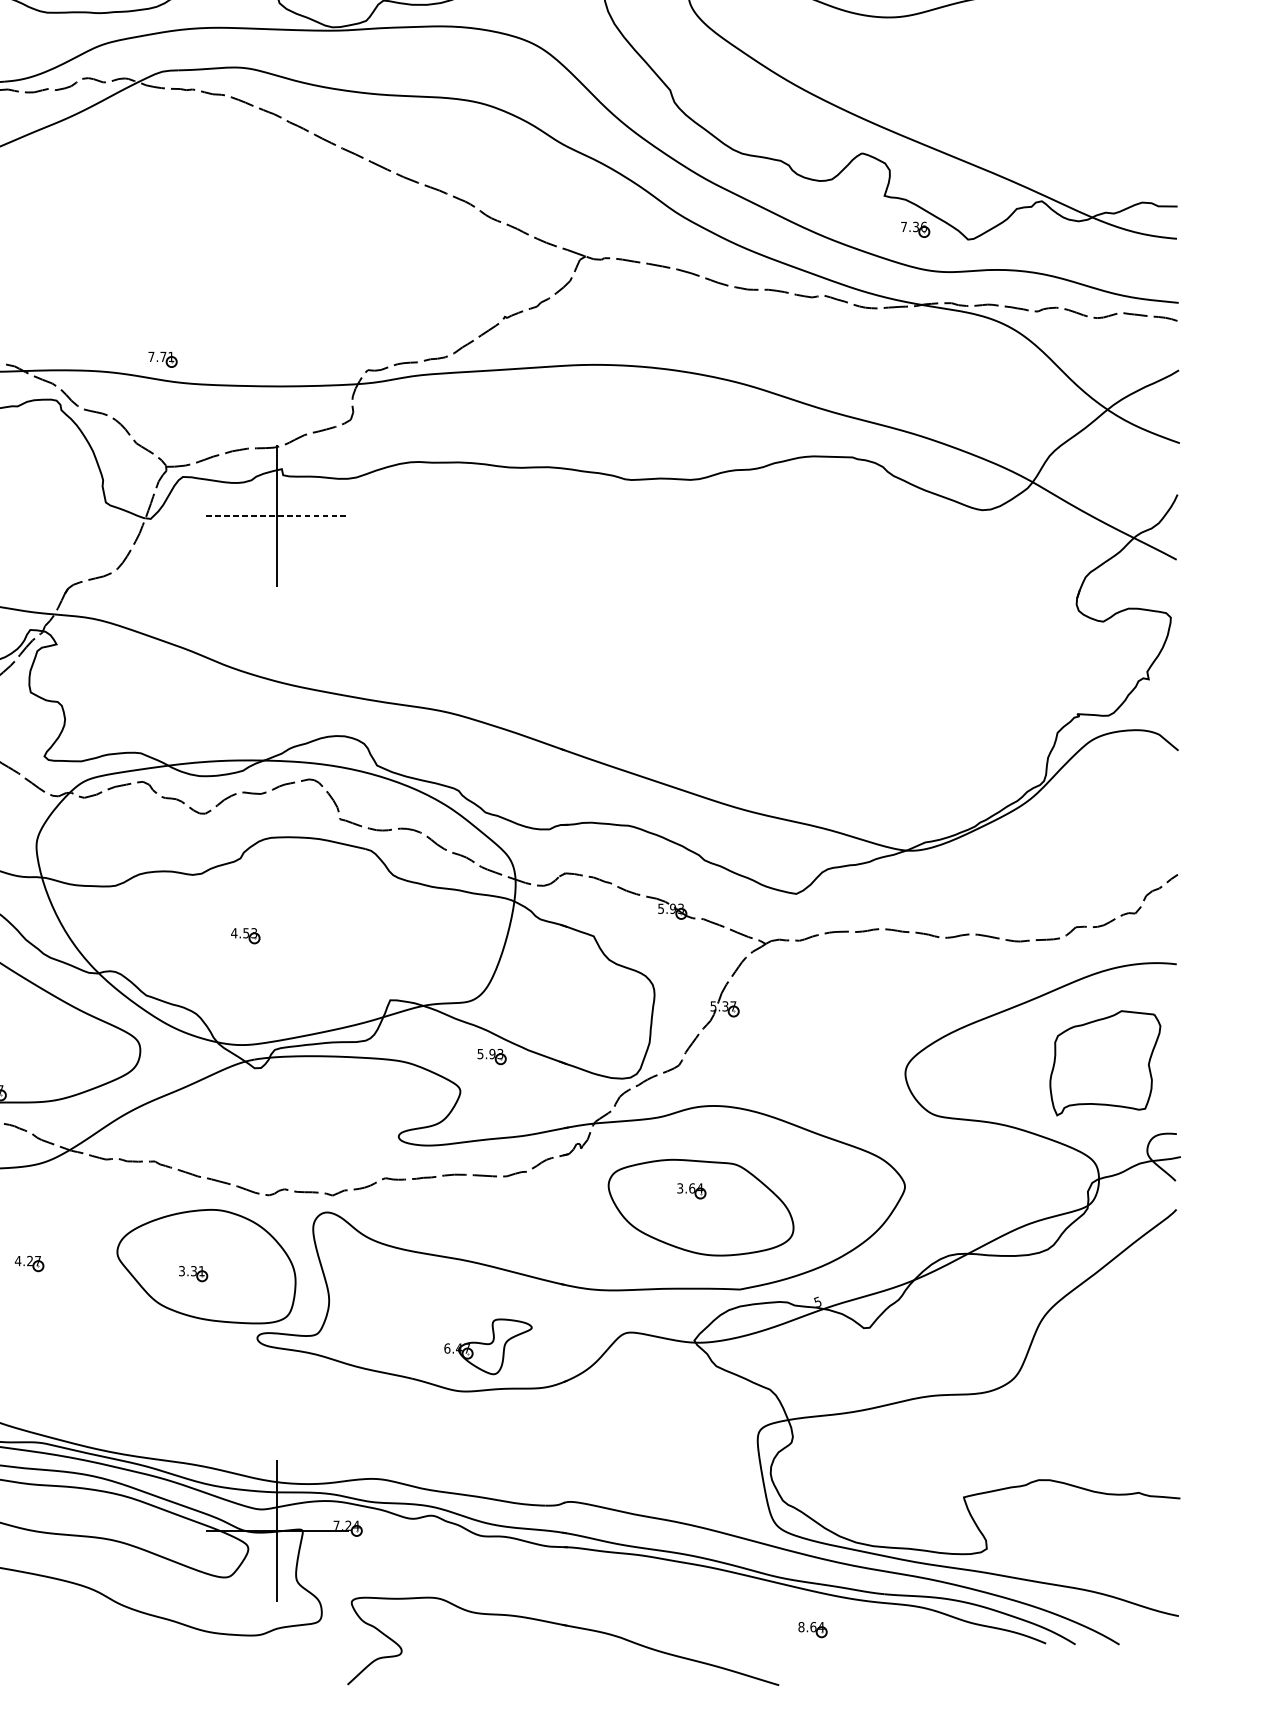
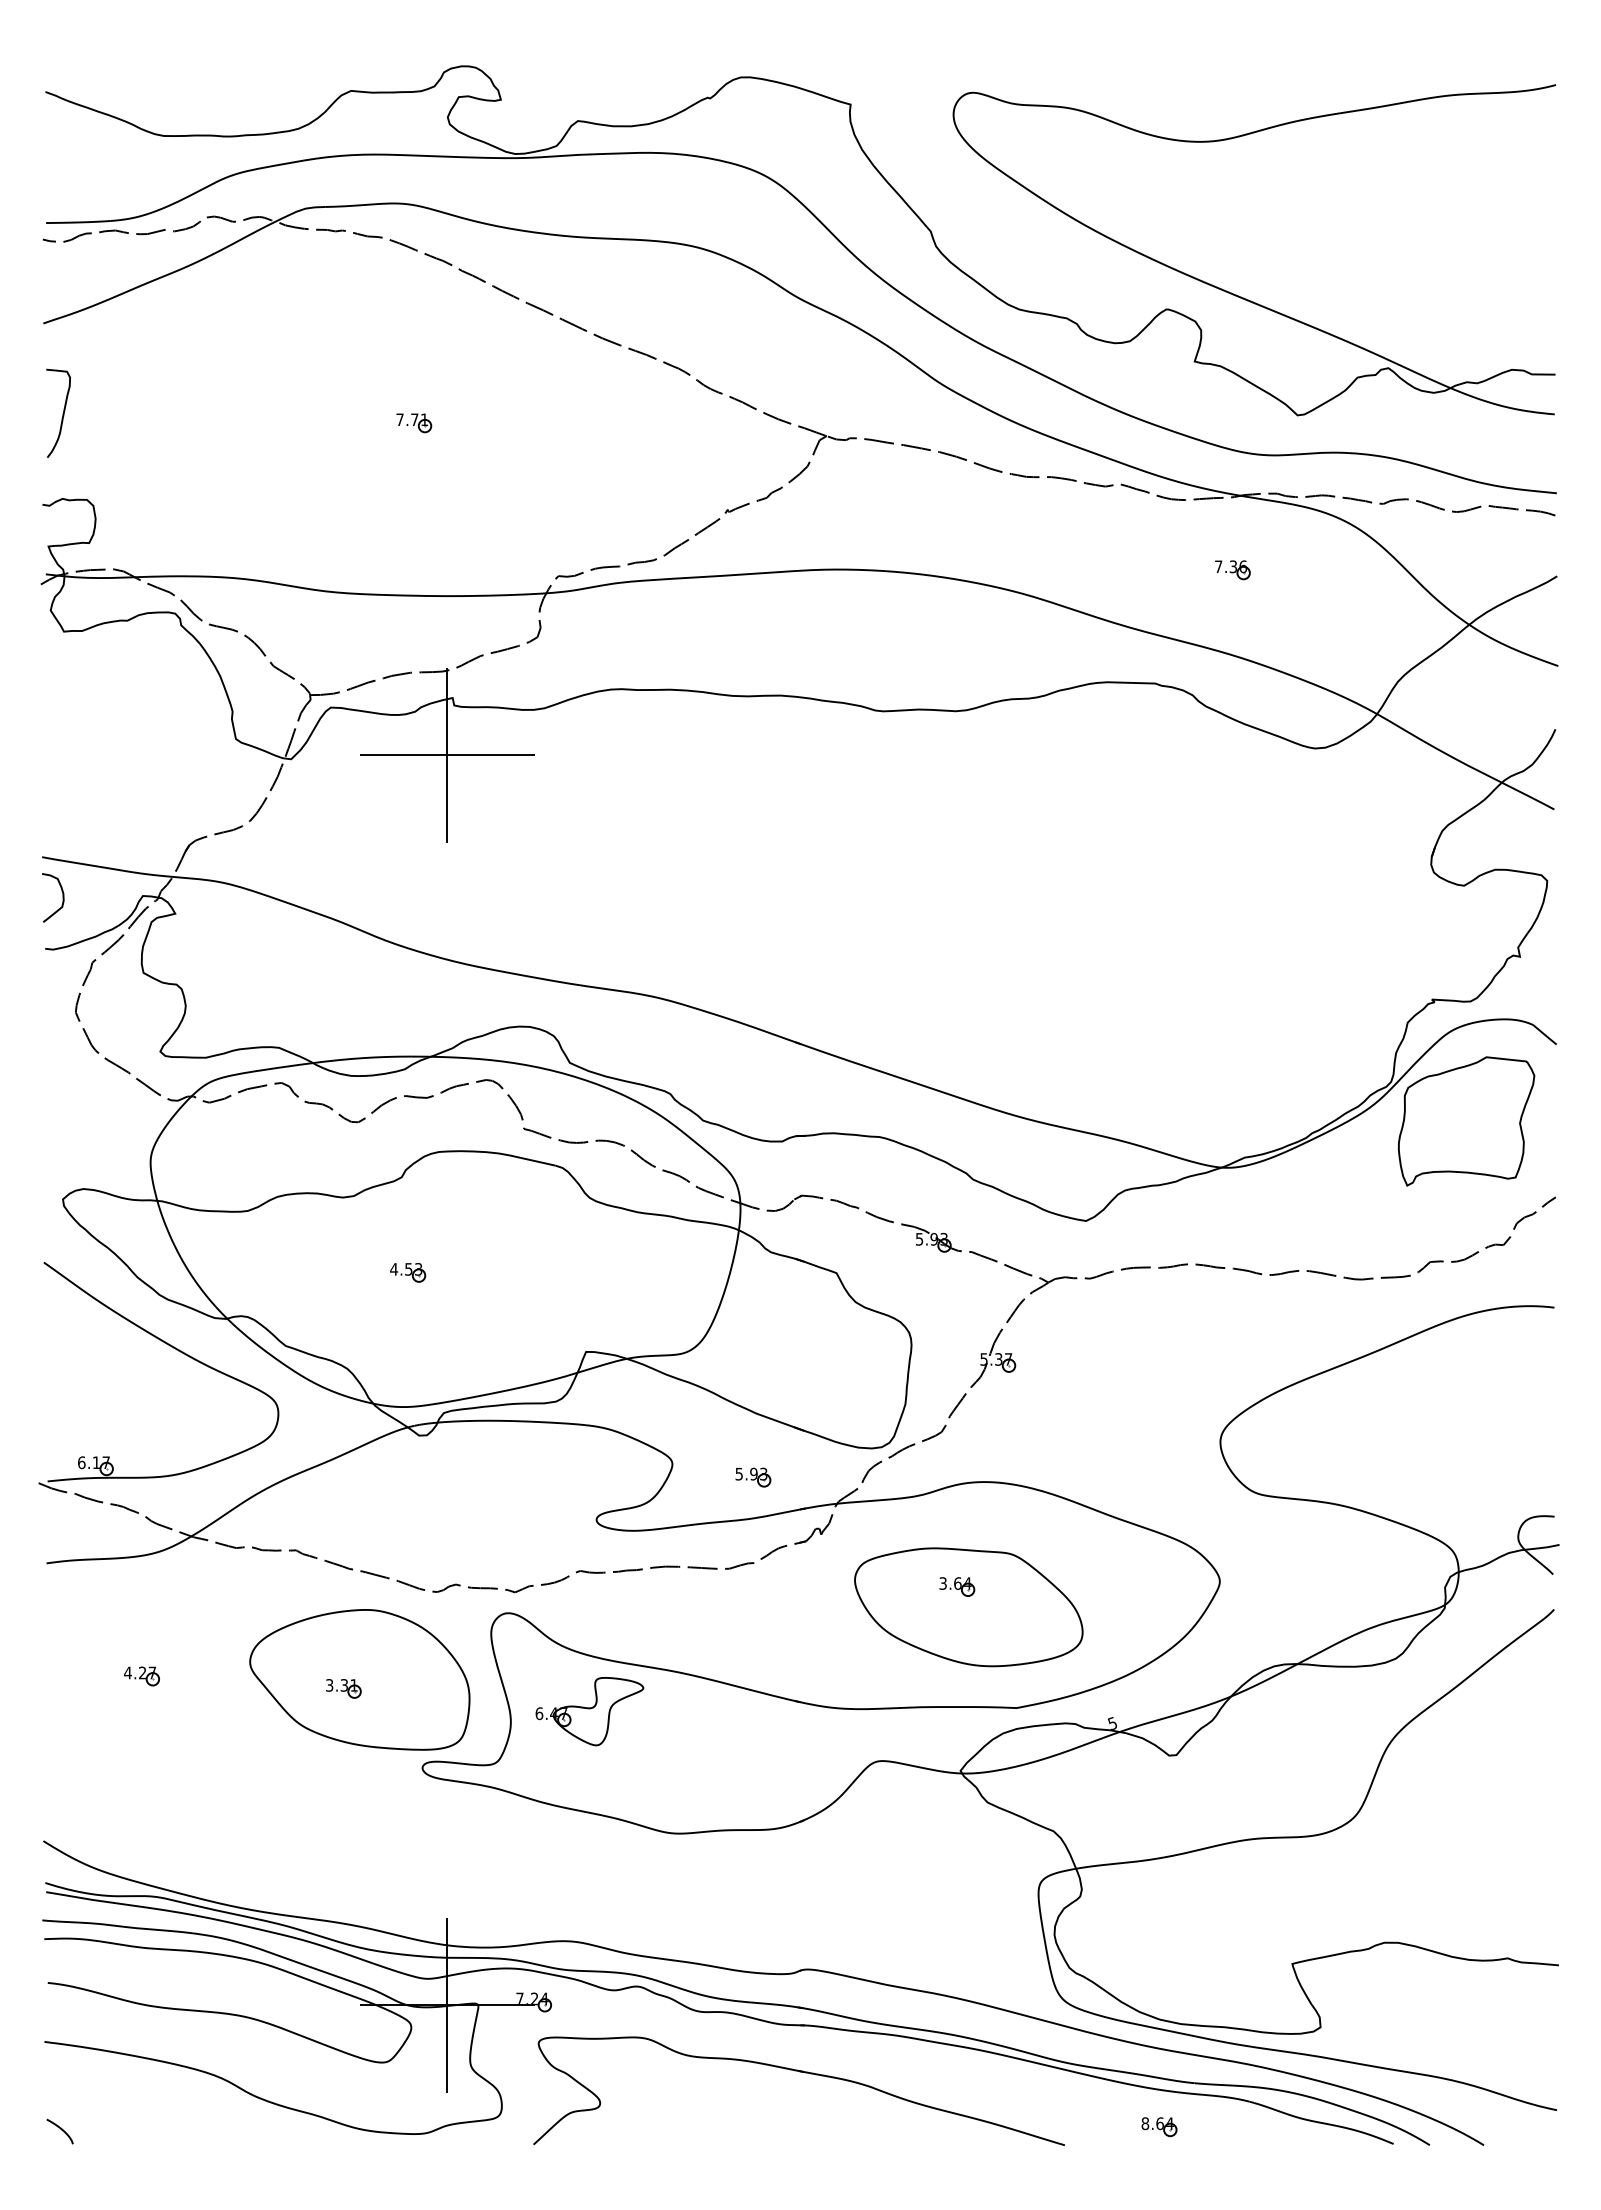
part: (915, 229) -> (1232, 570), moved
part: (163, 359) -> (414, 423), moved
line: (277, 515) -> (447, 755), dashed -> solid
part: (492, 1056) -> (753, 1477), moved
part: (1105, 1063) -> (1466, 1121), moved
part: (488, 1346) -> (589, 1711), moved
part: (563, 1626) -> (799, 2072), moved
part: (812, 1630) -> (1159, 2127), moved

